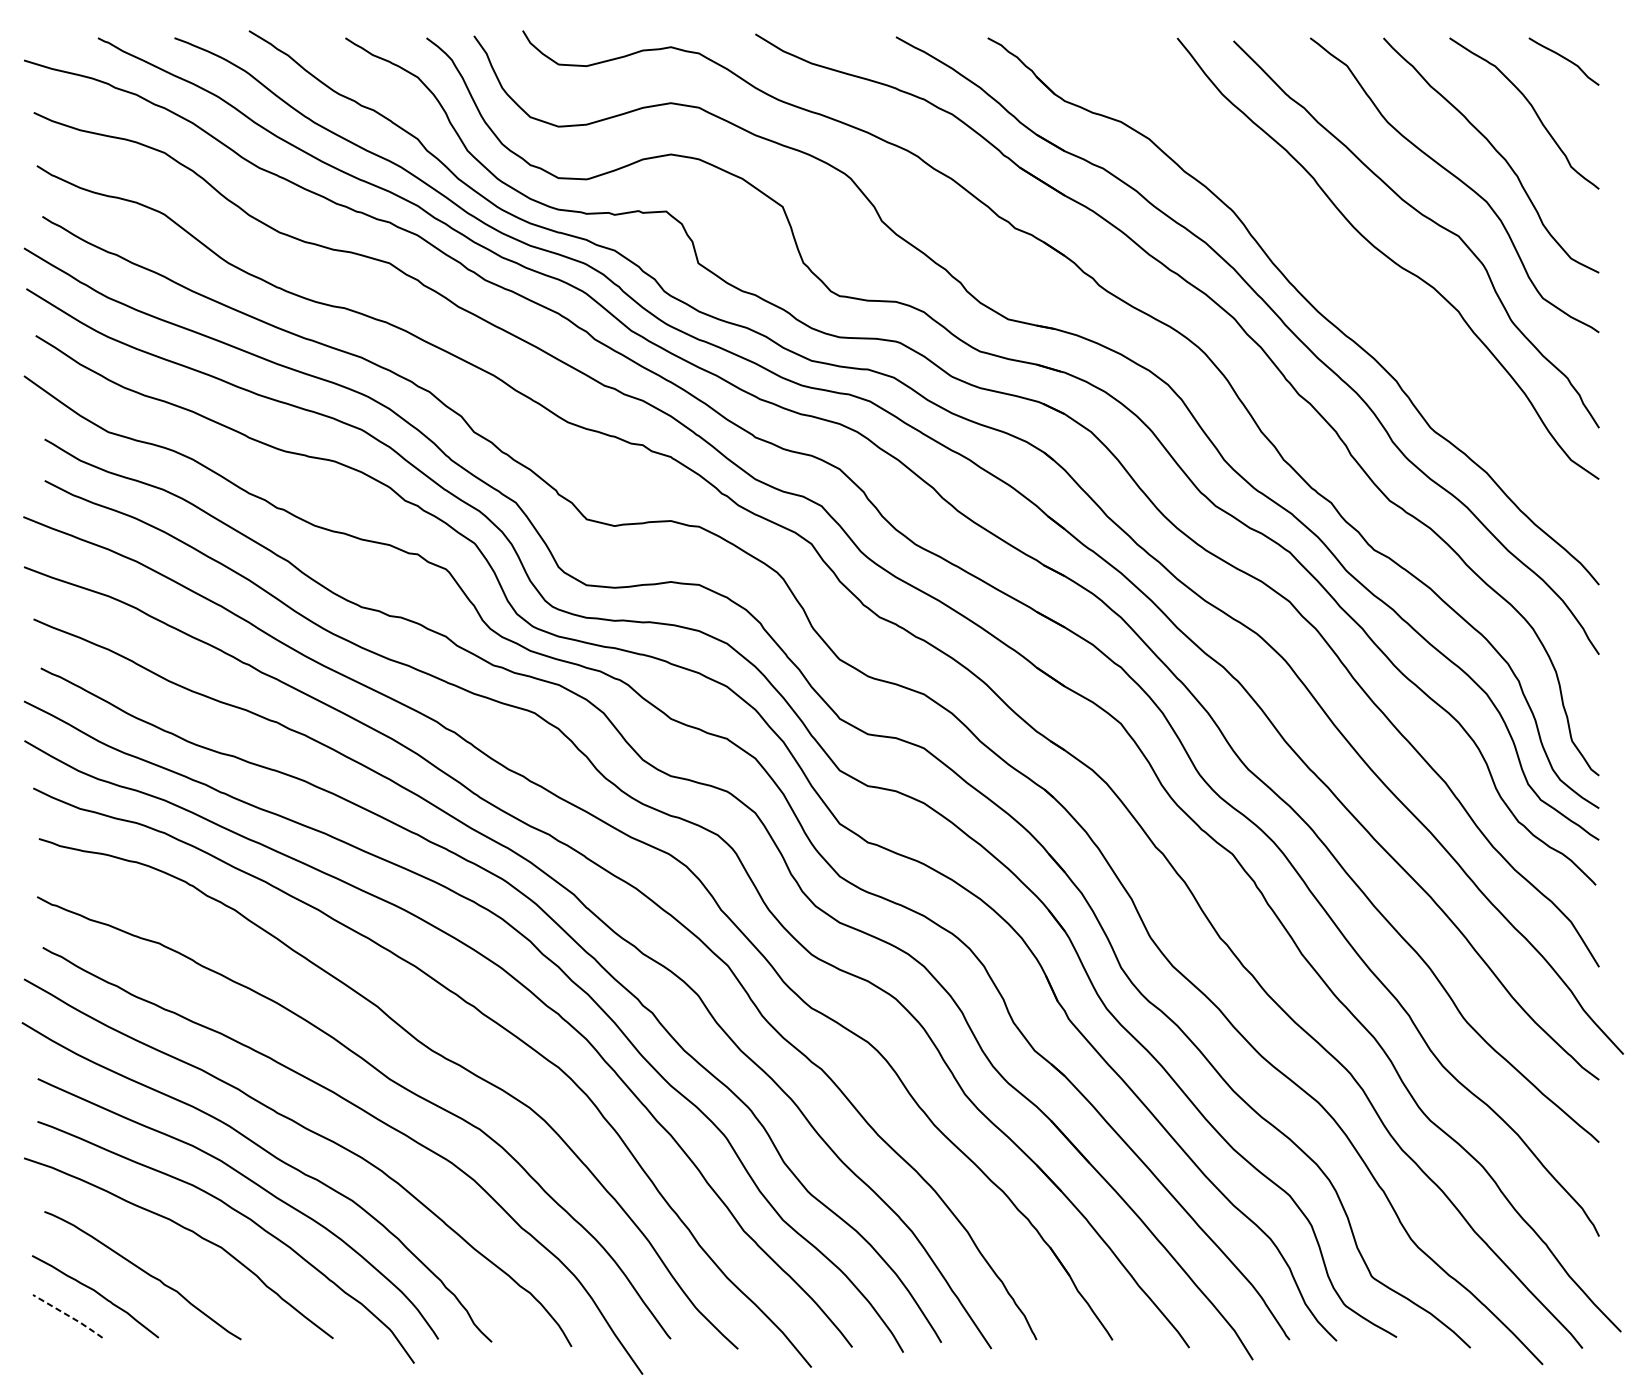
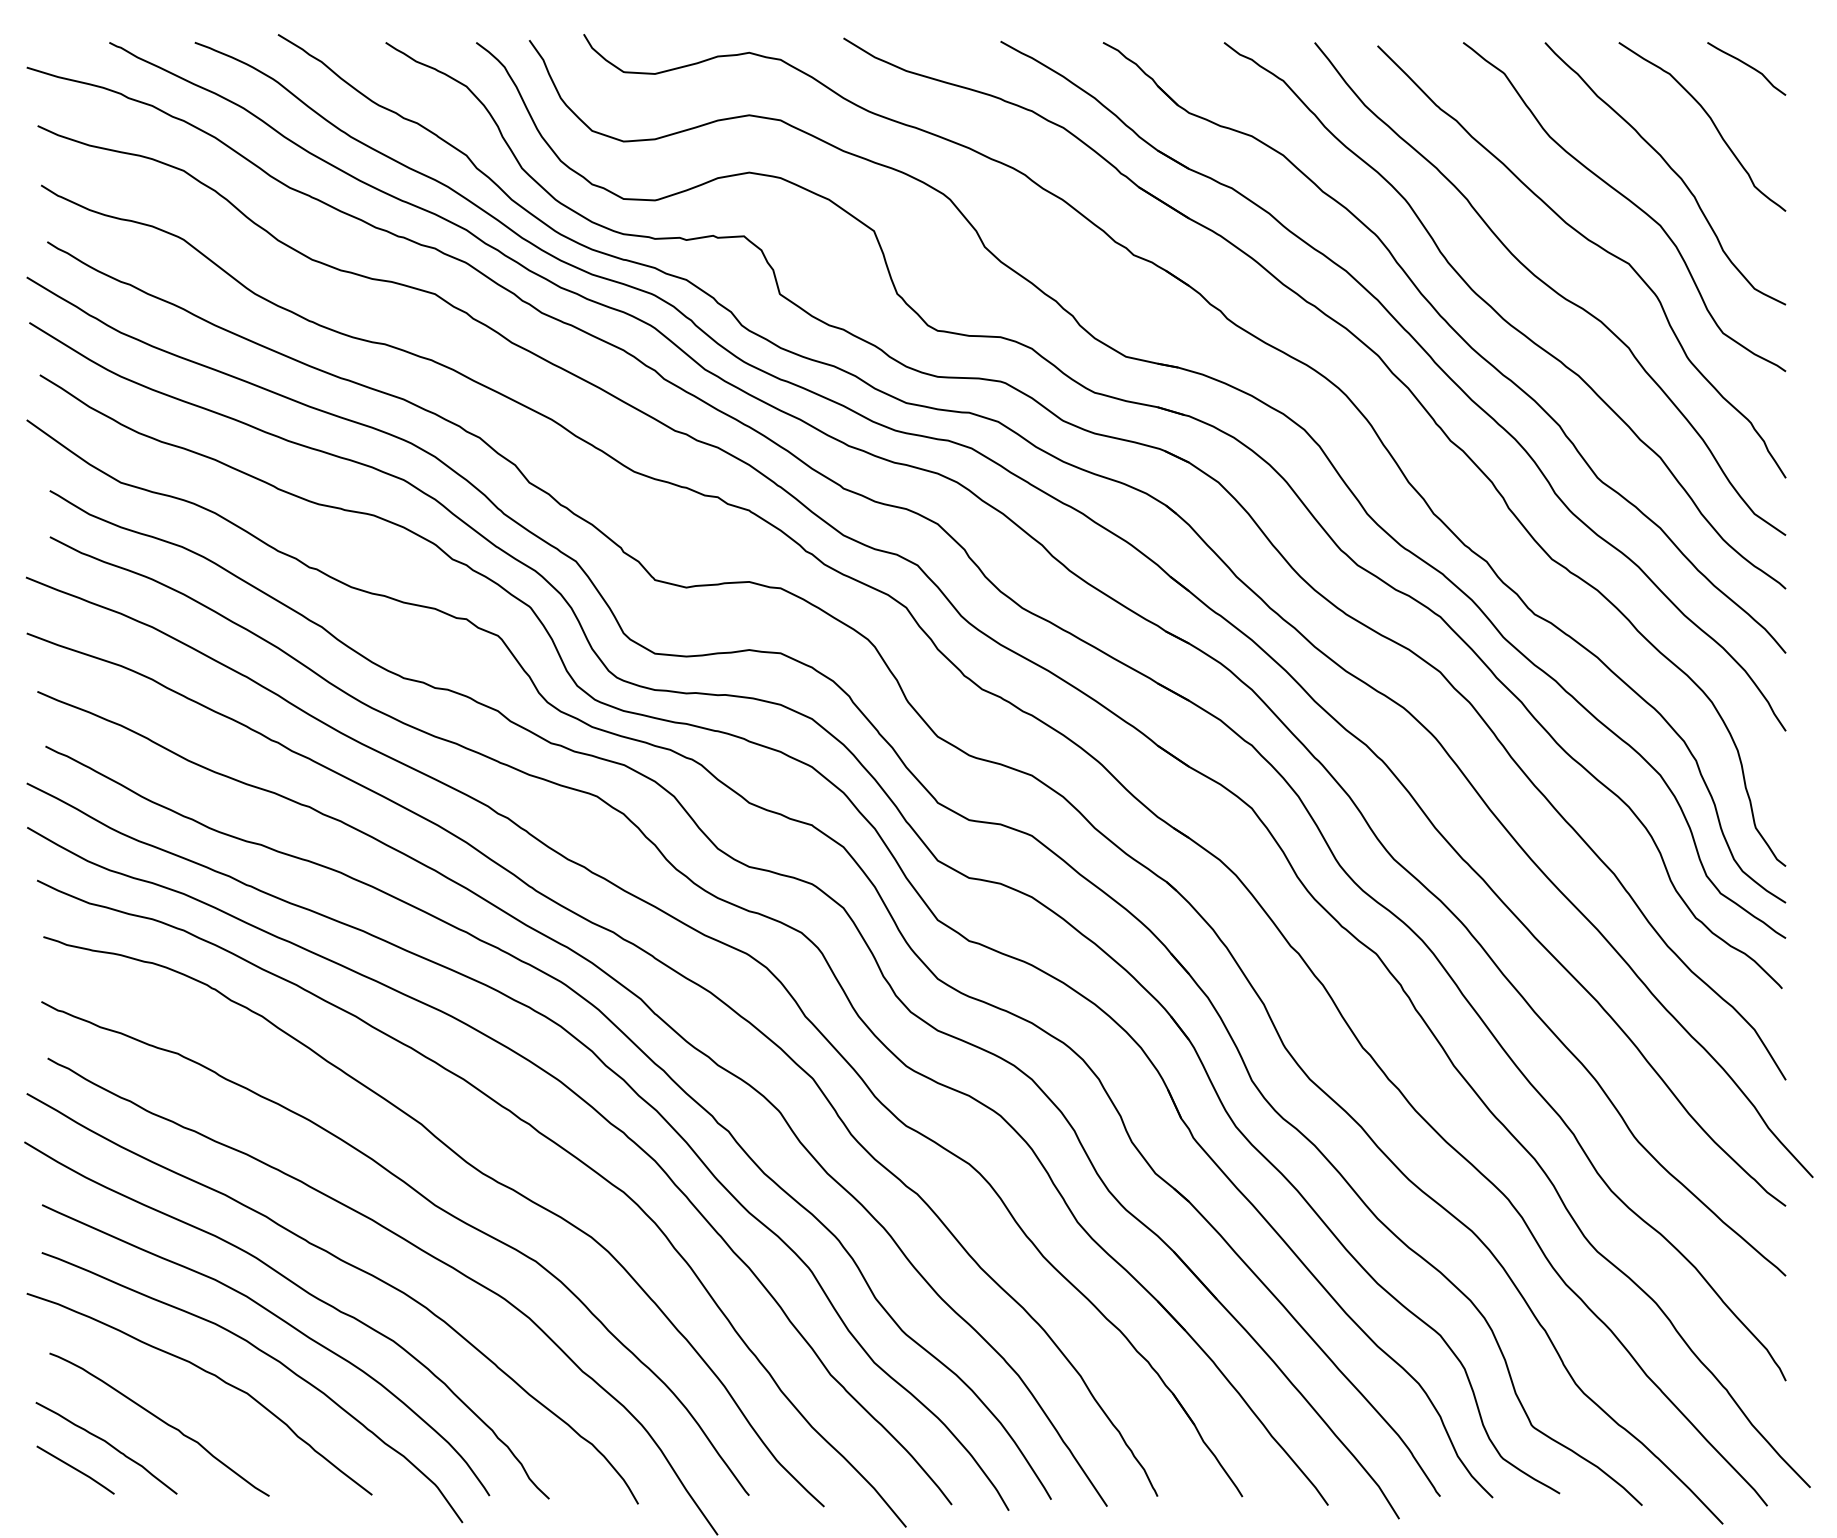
curve: (1345, 283) -> (1502, 316), added
line: (68, 1315) -> (76, 1469), dashed -> solid

